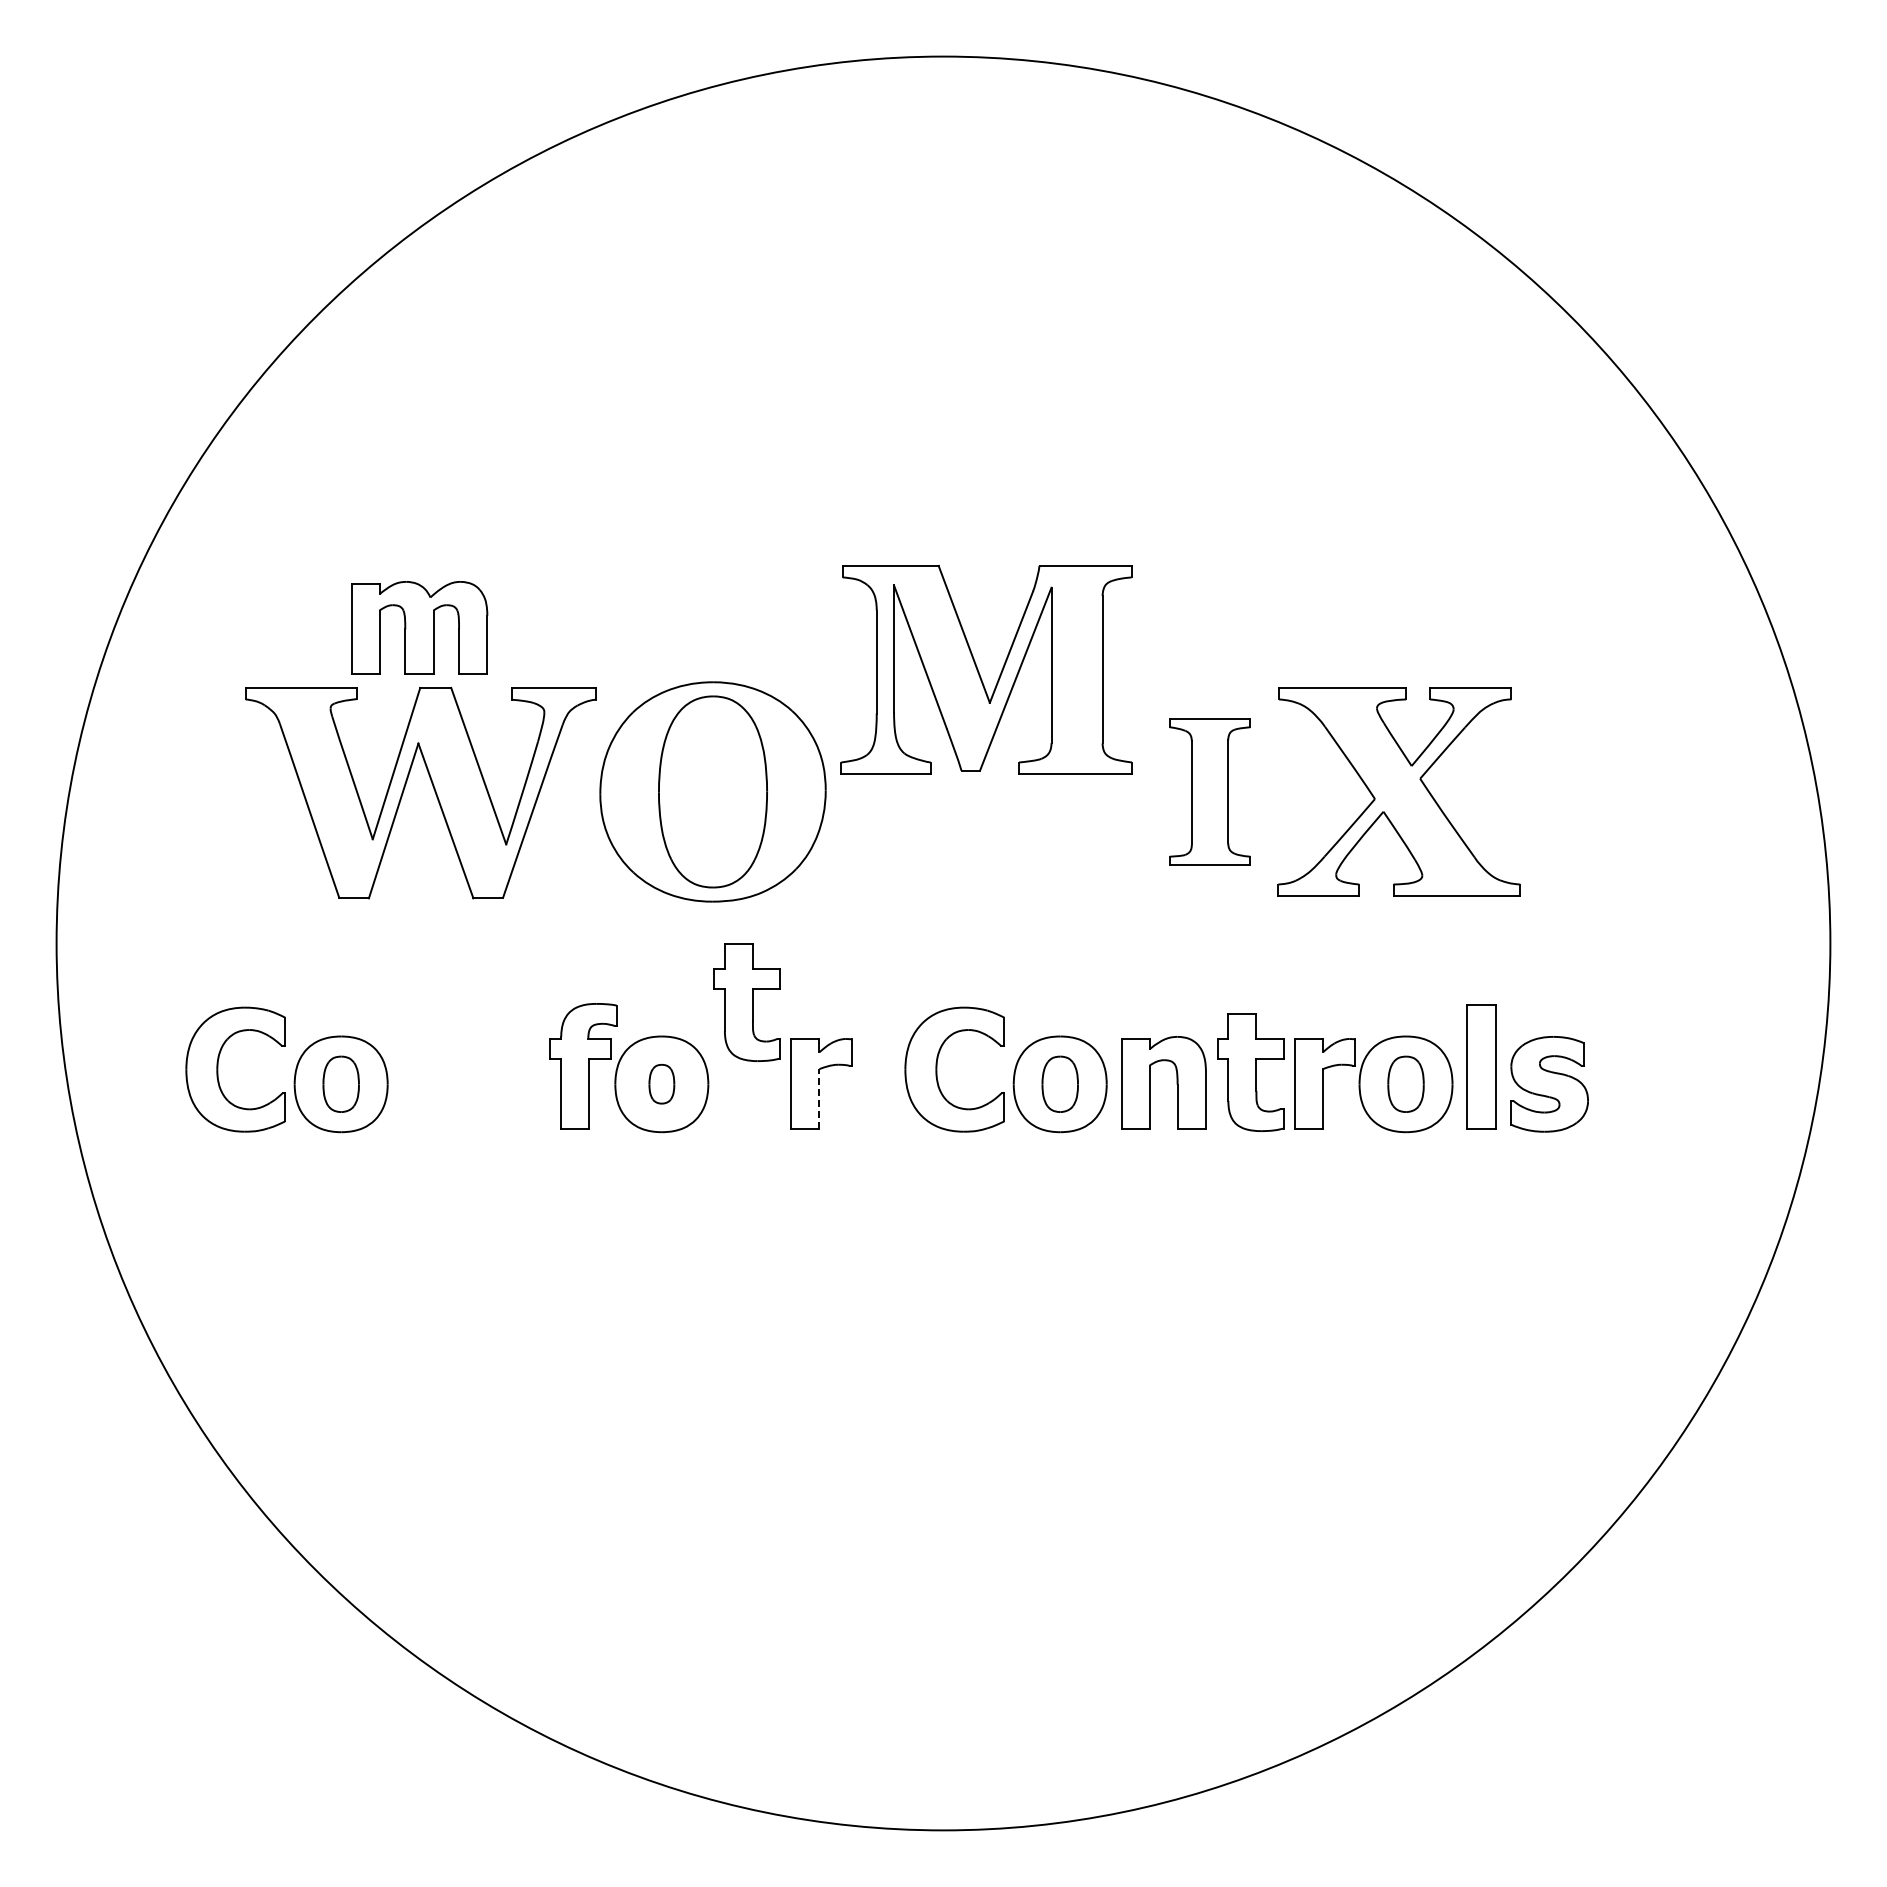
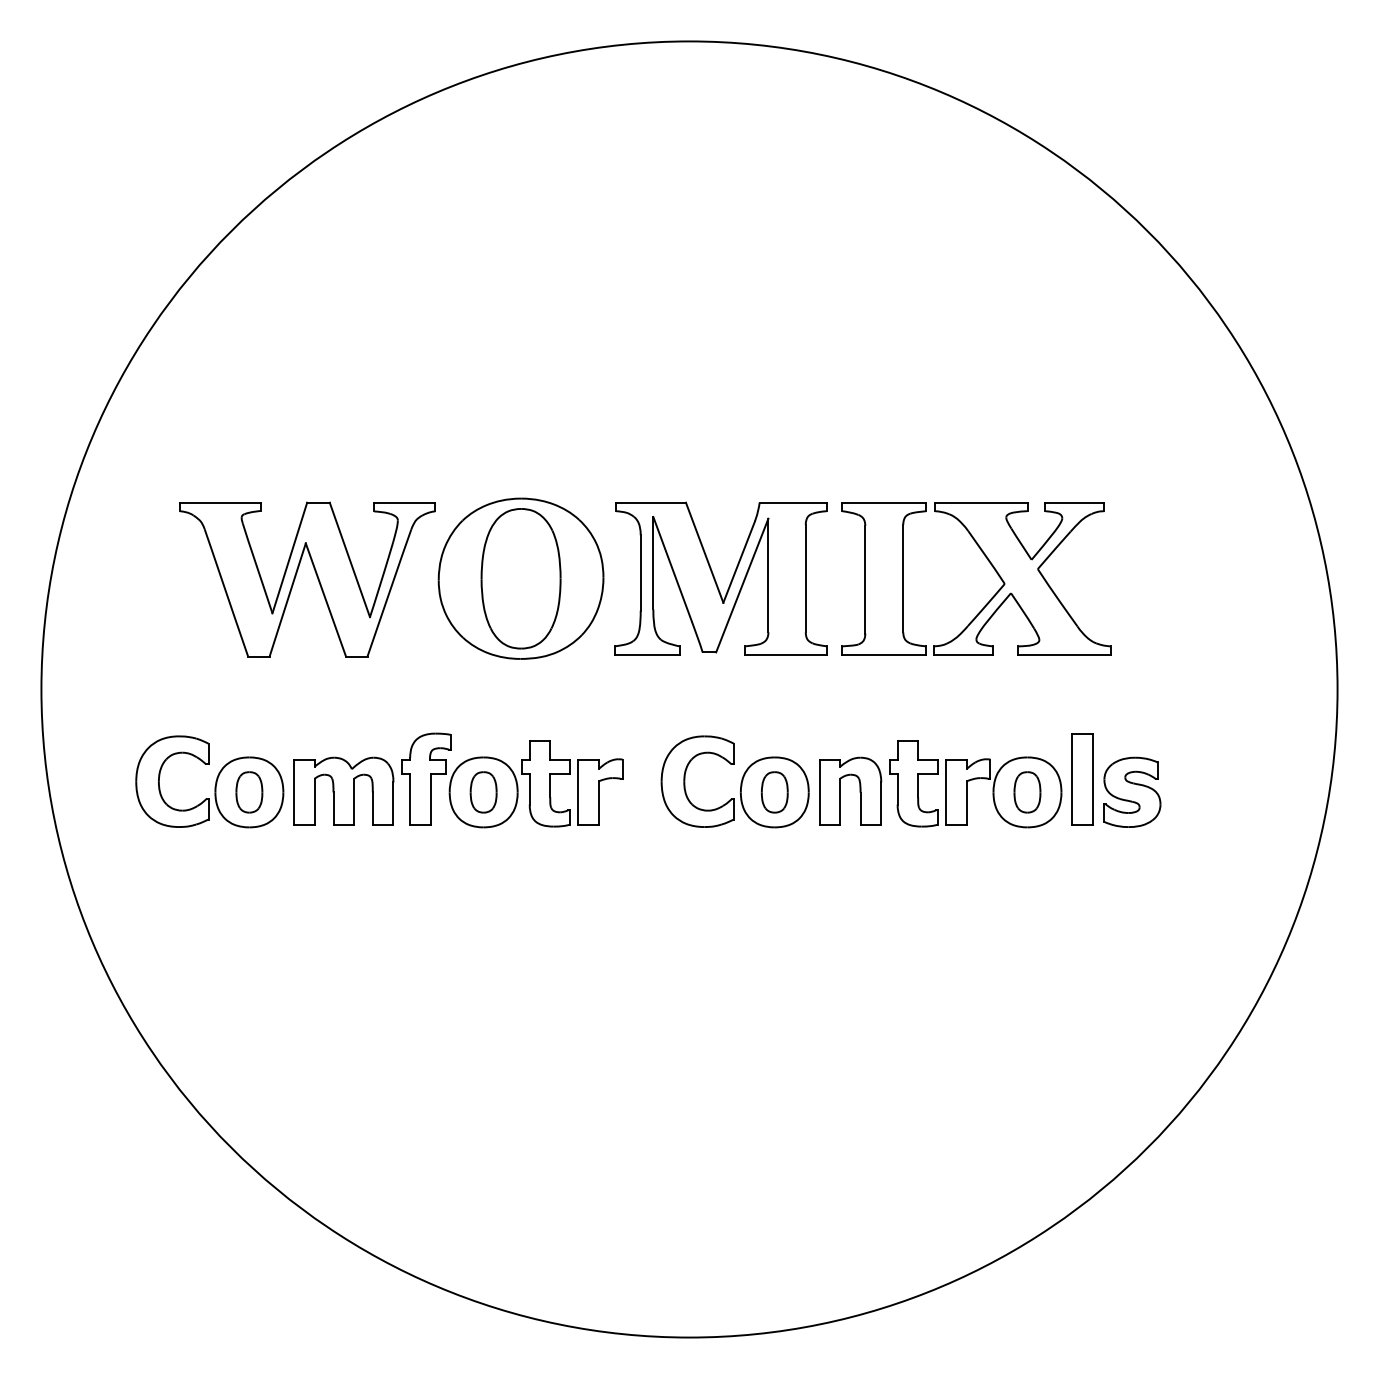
part: (419, 627) -> (343, 791), moved
part: (979, 671) -> (715, 579), moved
part: (1209, 791) -> (883, 578), size x1.43
part: (746, 1002) -> (545, 783), moved
part: (661, 1083) -> (483, 791), size x1.43
line: (819, 1098) -> (598, 802), dashed -> solid

